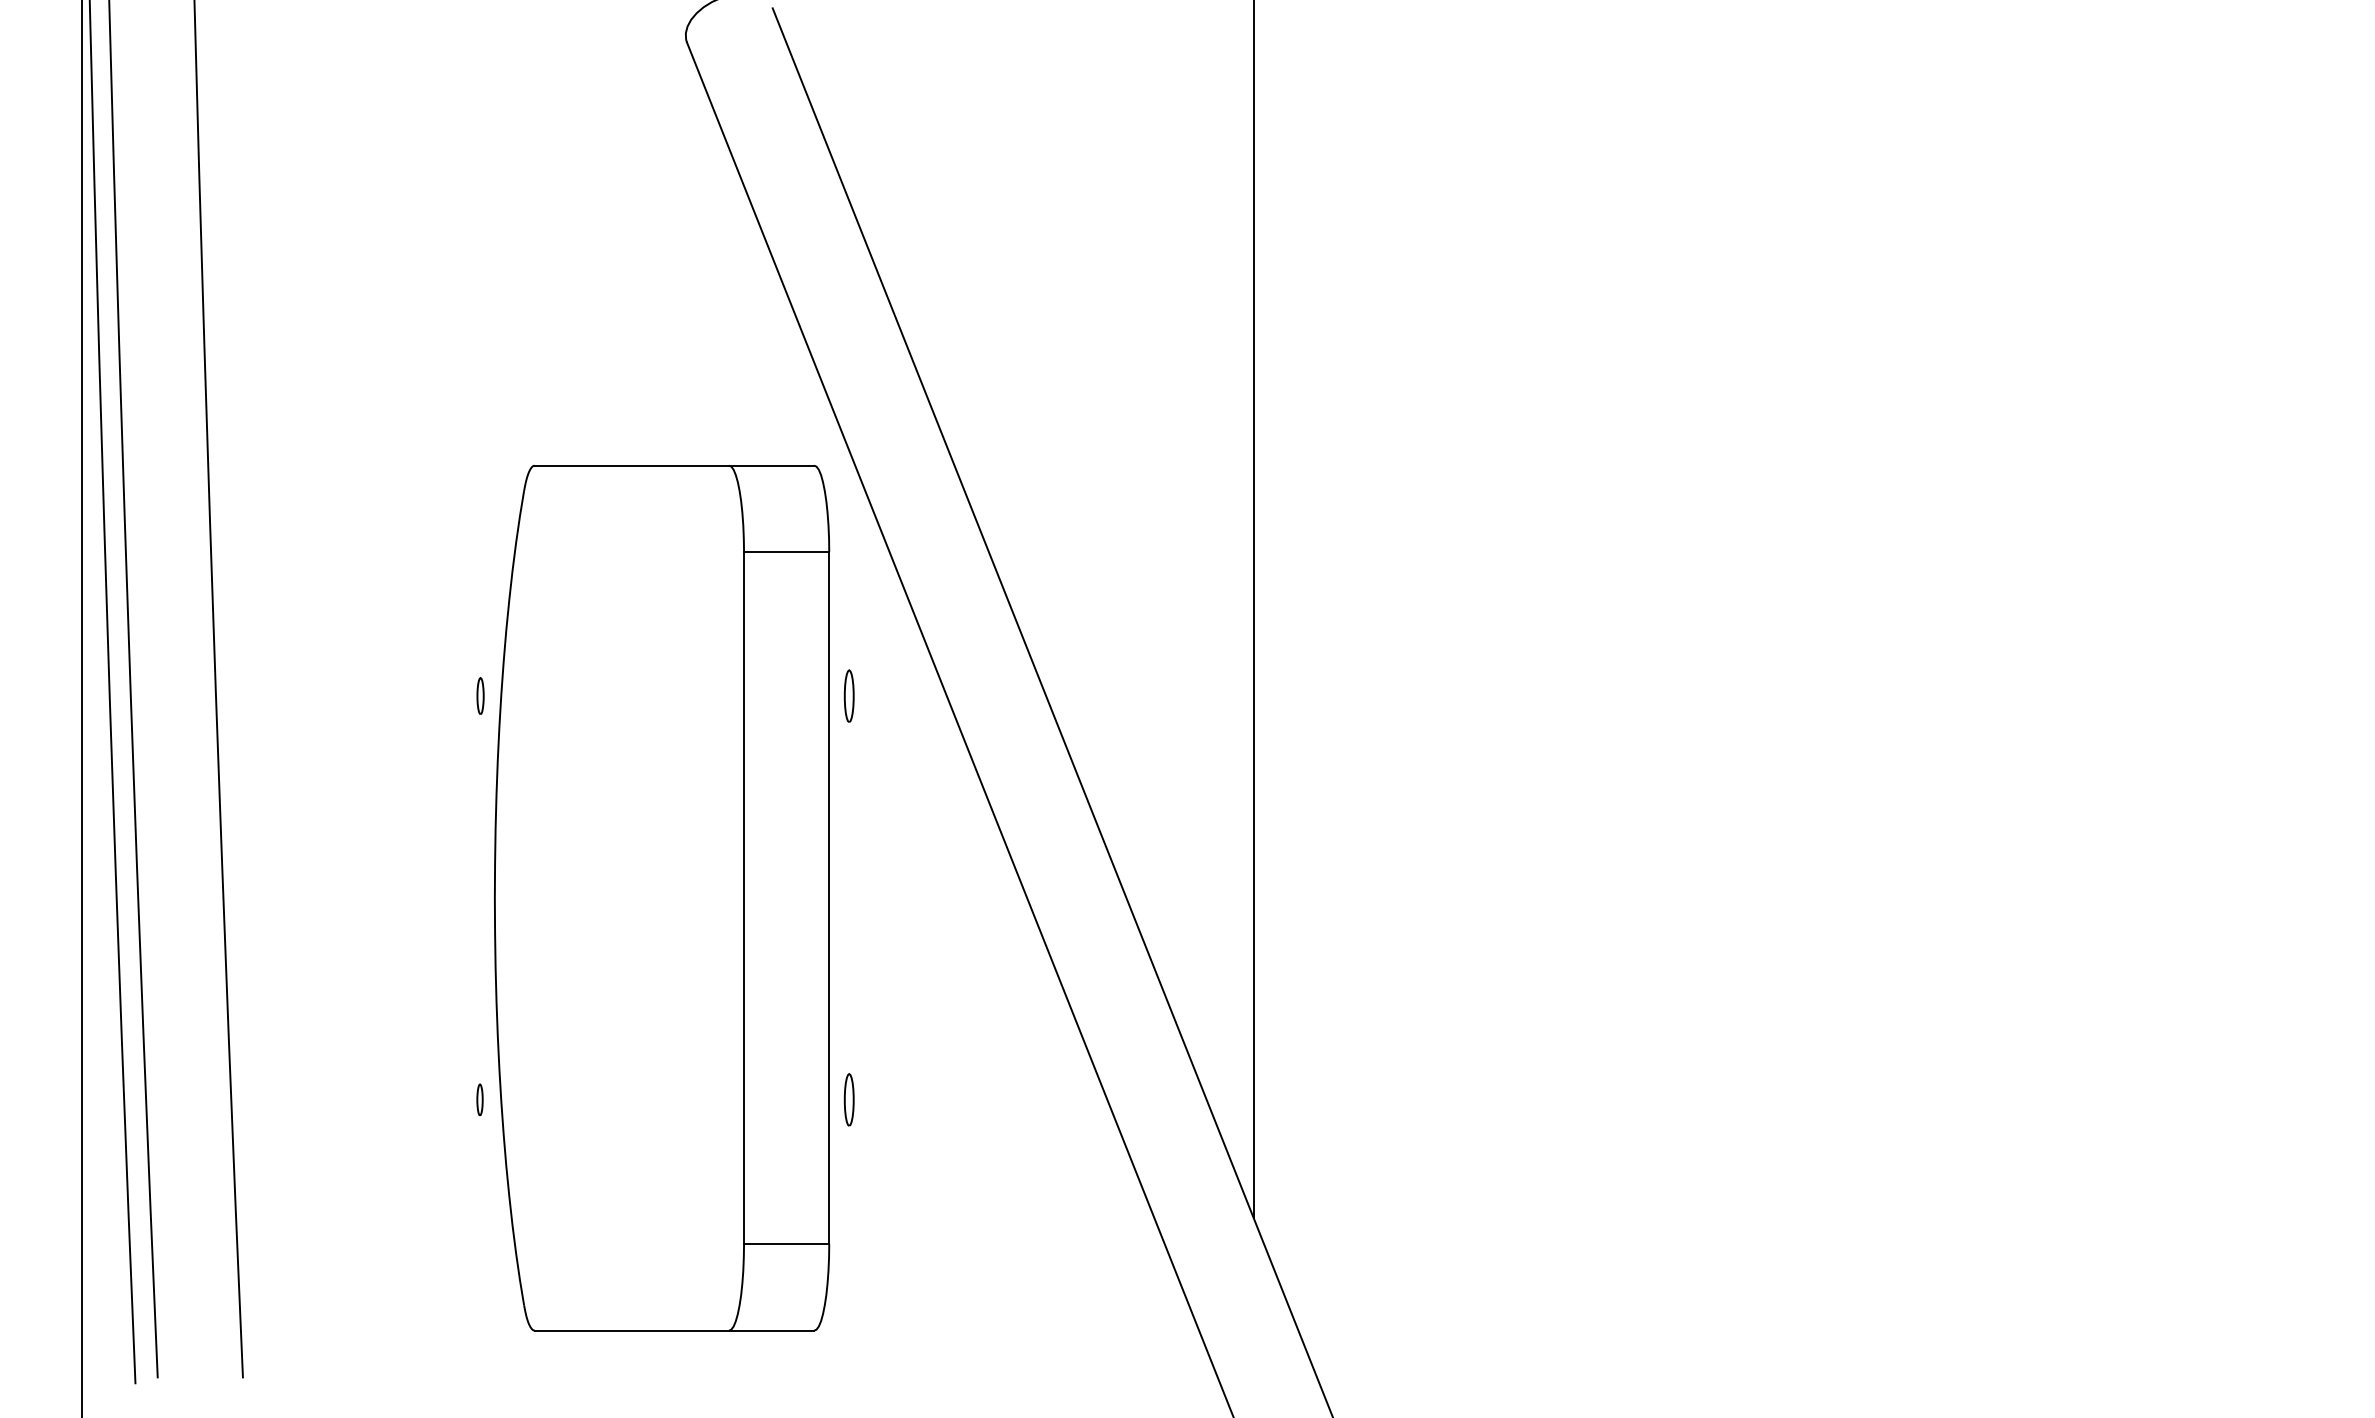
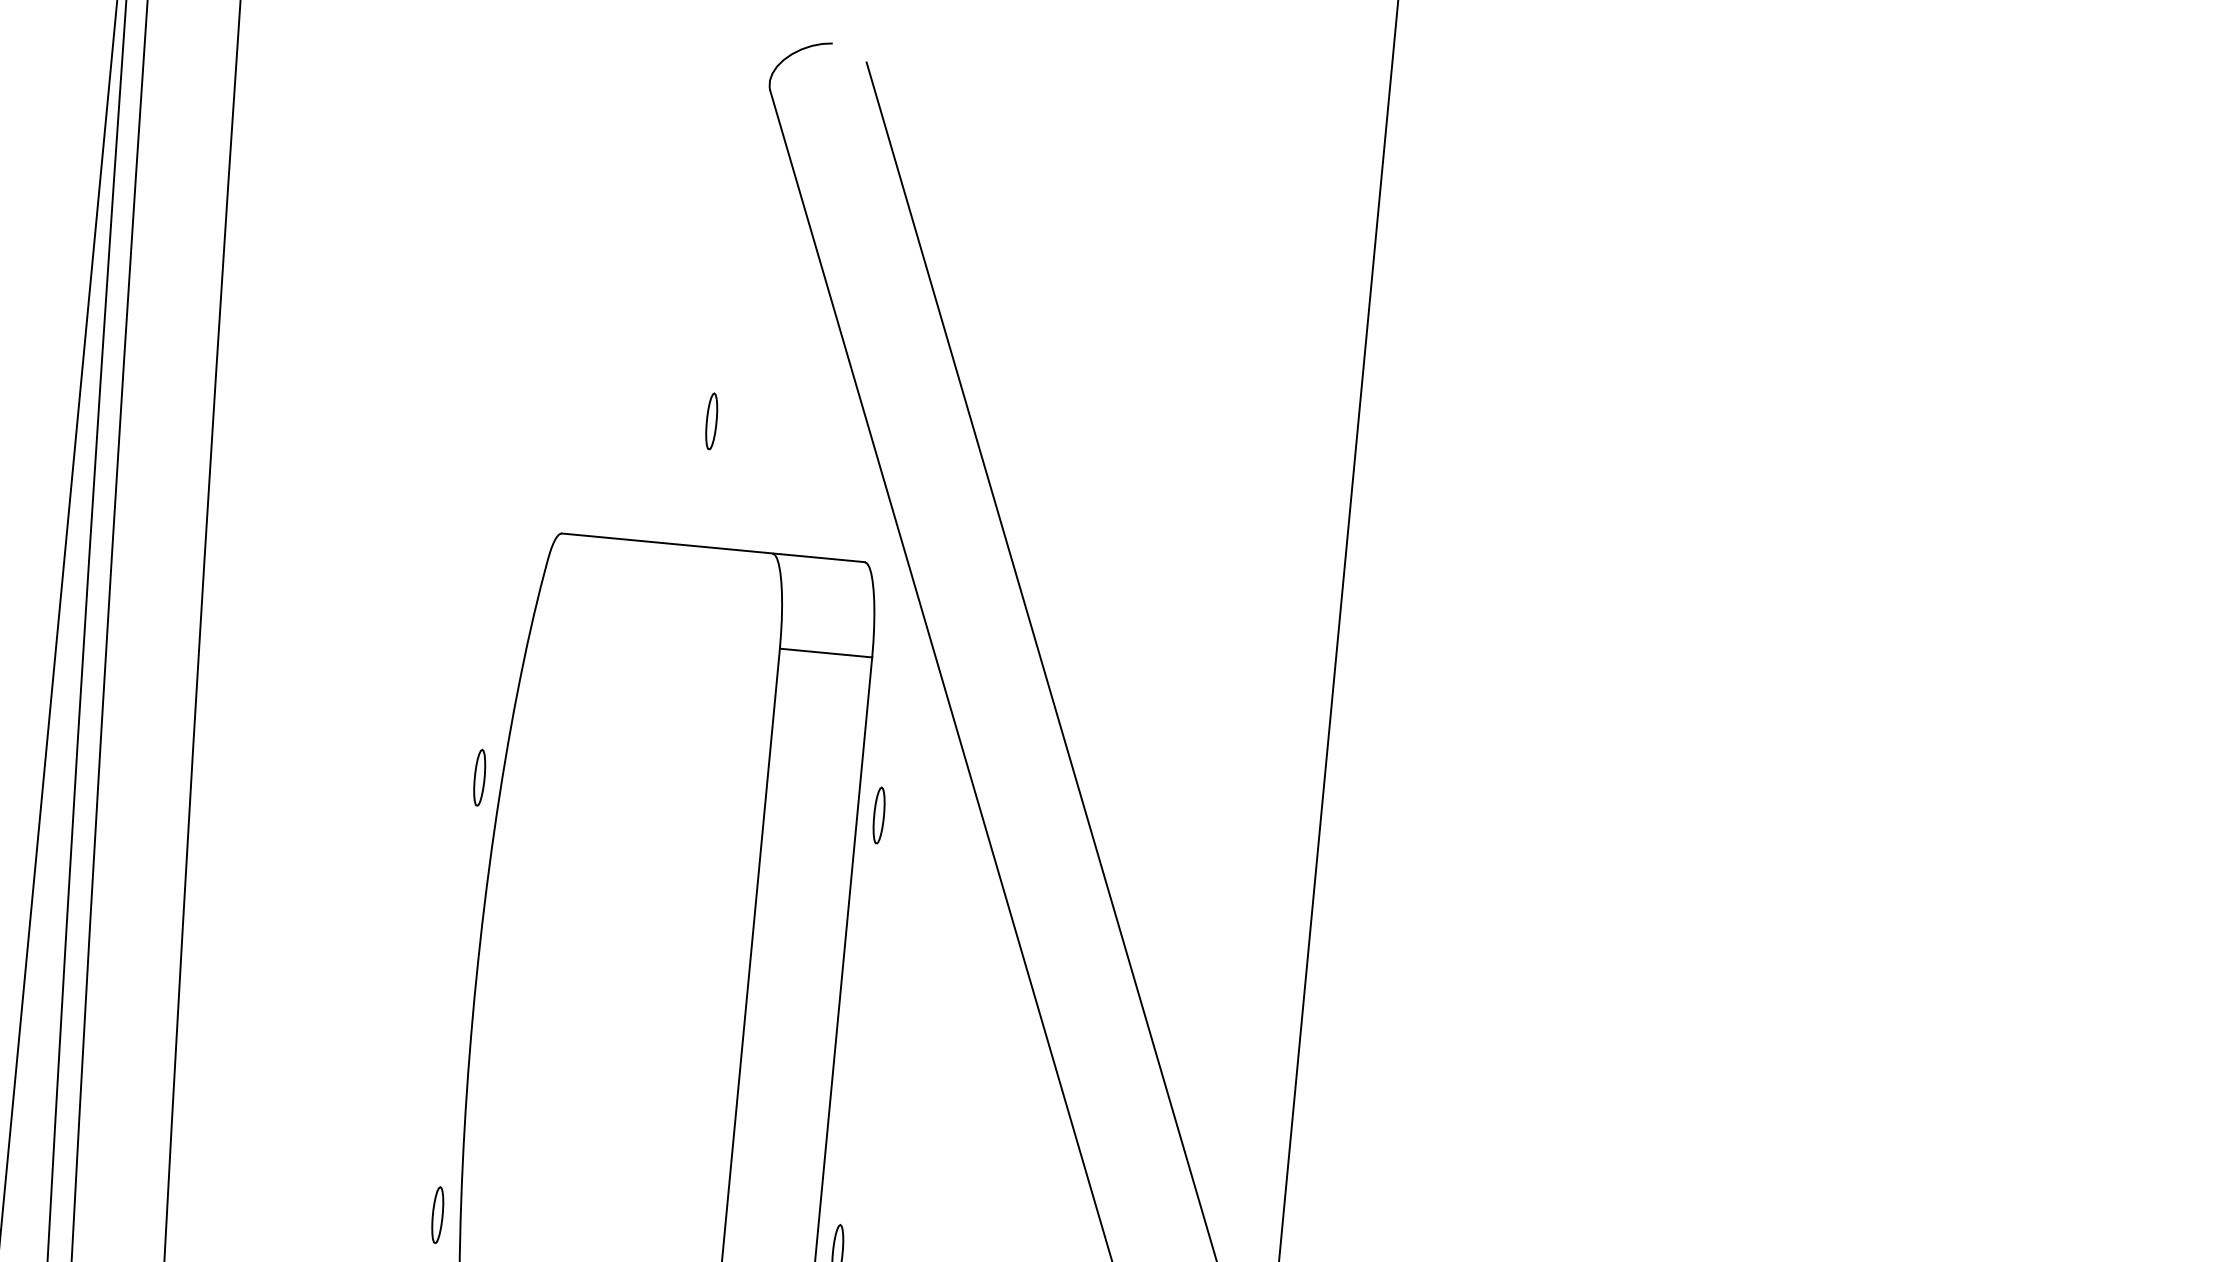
part: (661, 349) -> (711, 420), added
part: (480, 695) -> (479, 777), size x1.43
part: (479, 1099) -> (437, 1214), size x1.67

